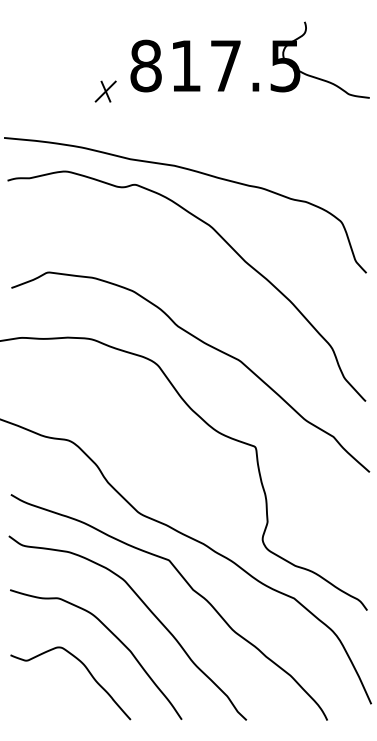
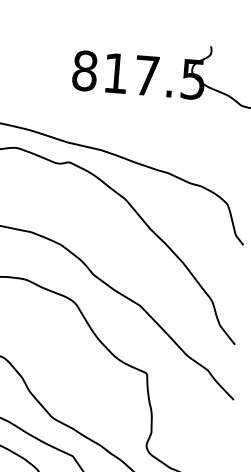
part: (105, 91) -> (51, 88), removed

